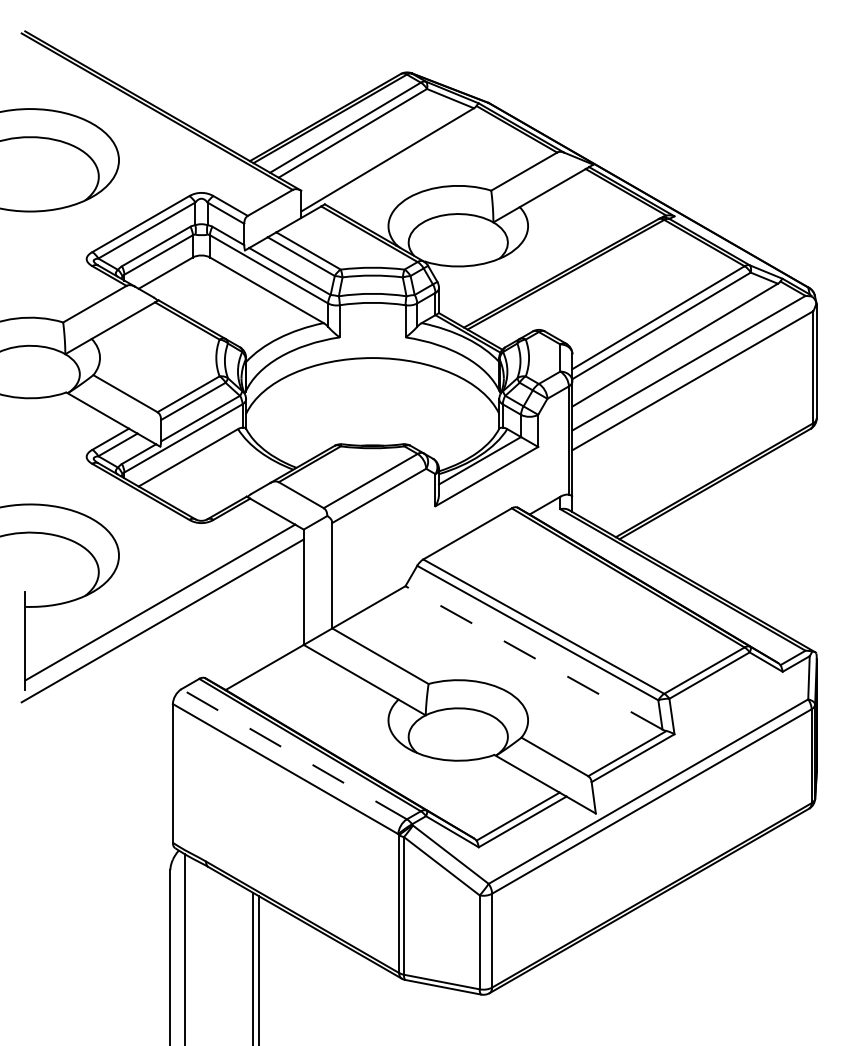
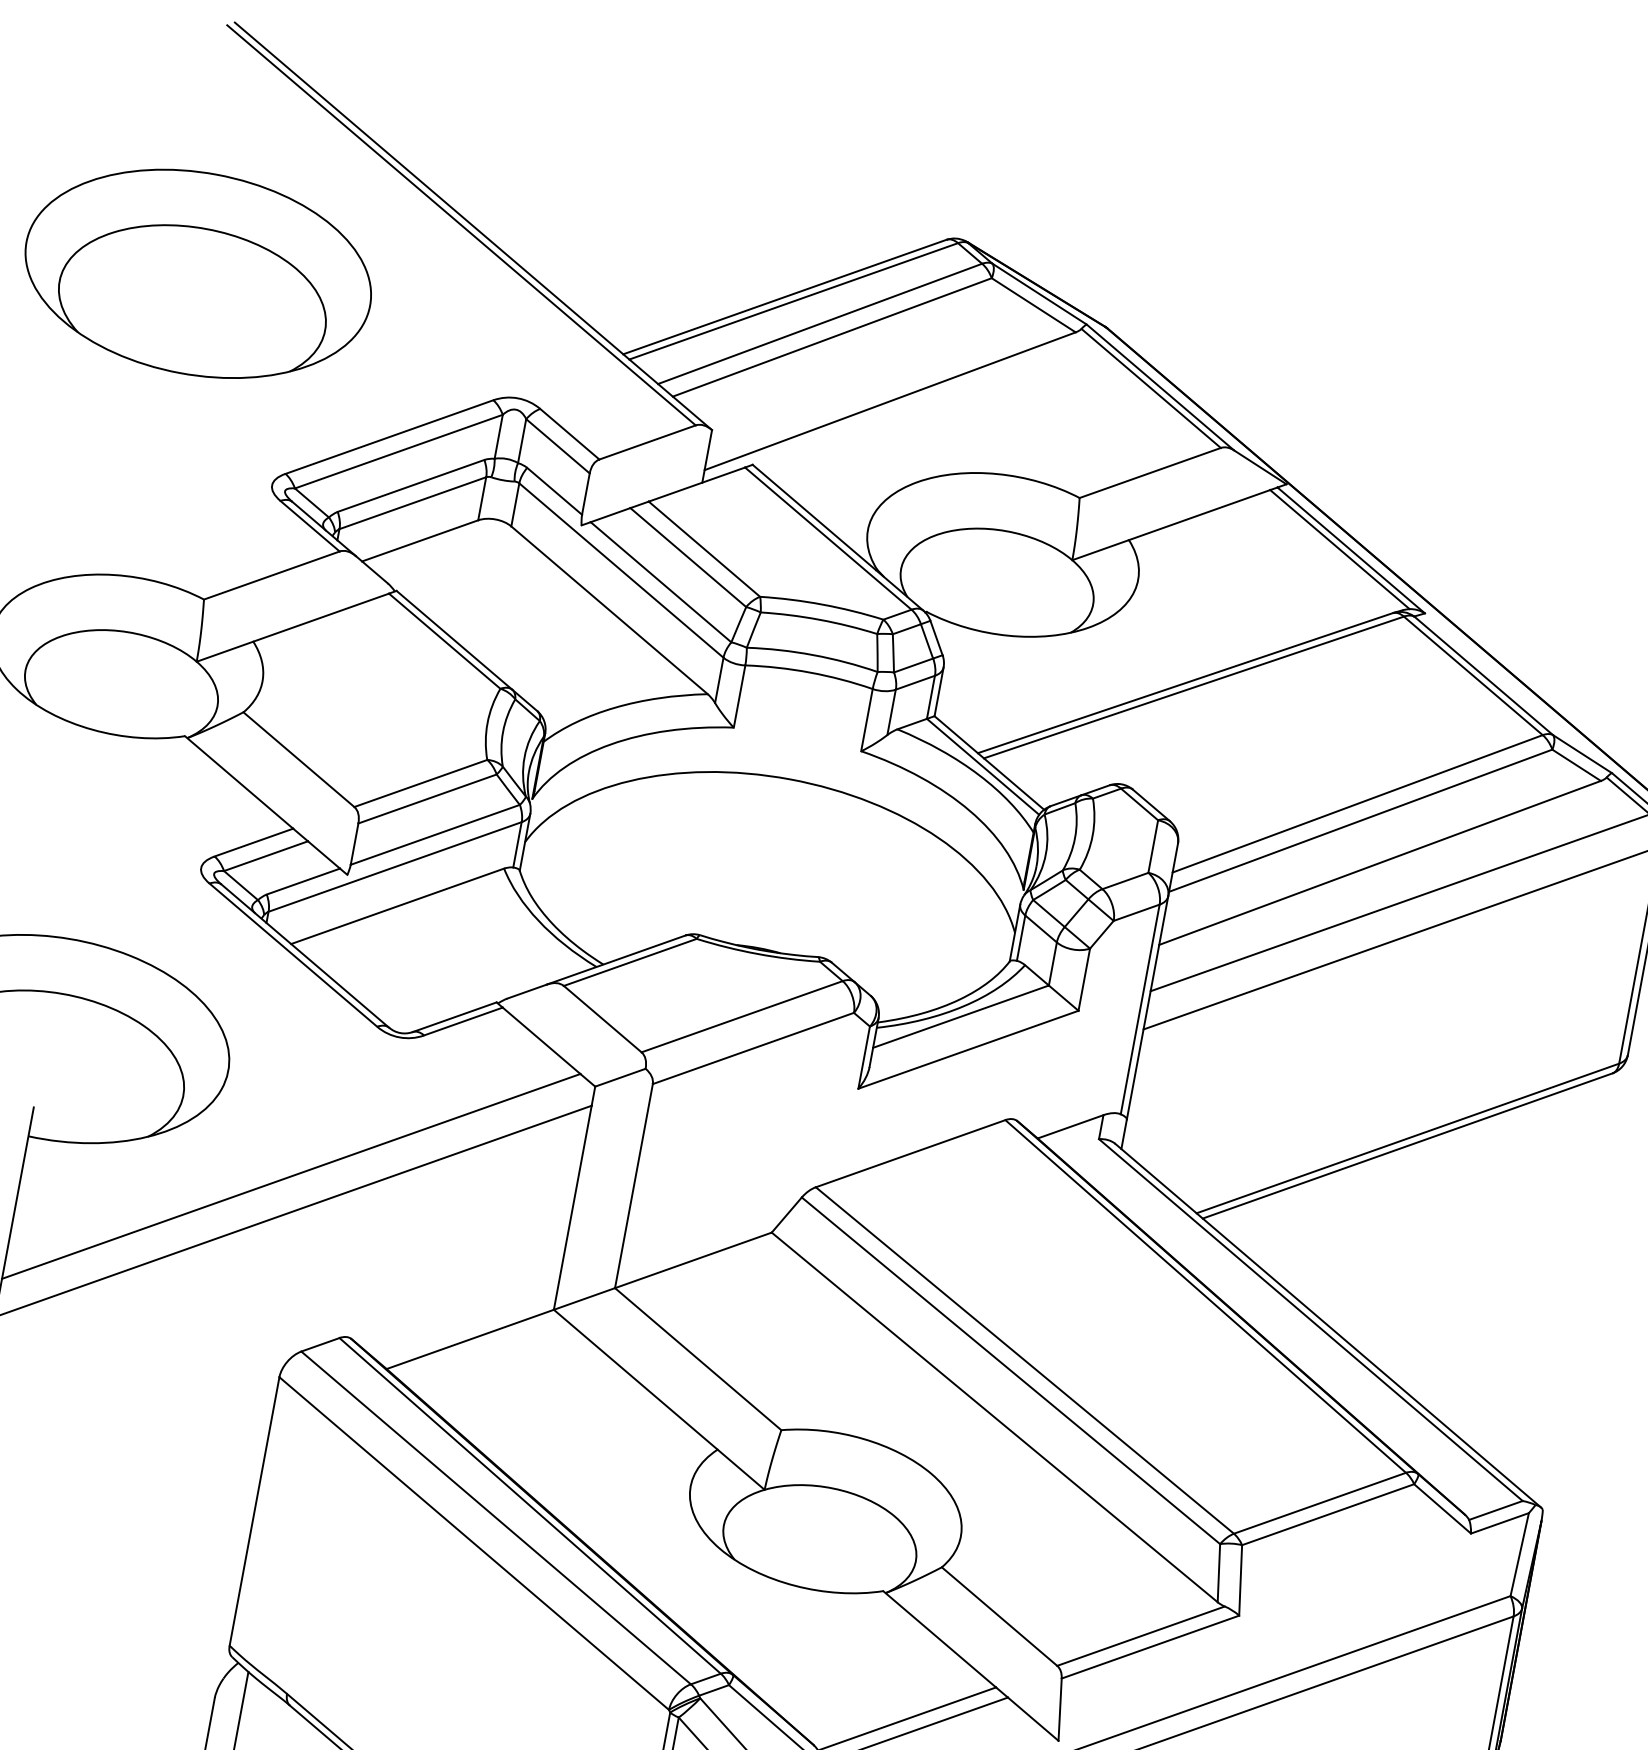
line: (533, 657) -> (993, 1416), dashed -> solid
line: (293, 754) -> (494, 1518), dashed -> solid

